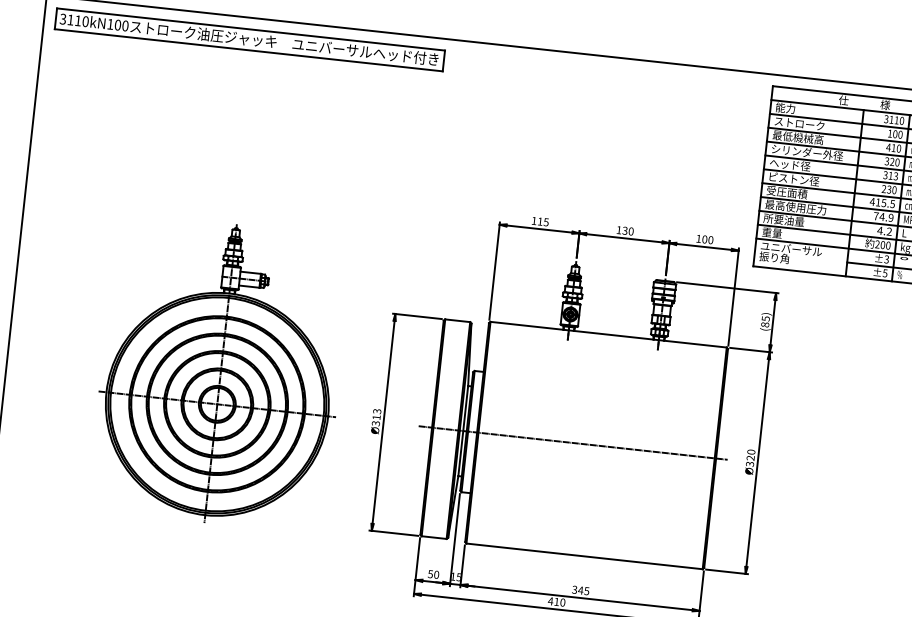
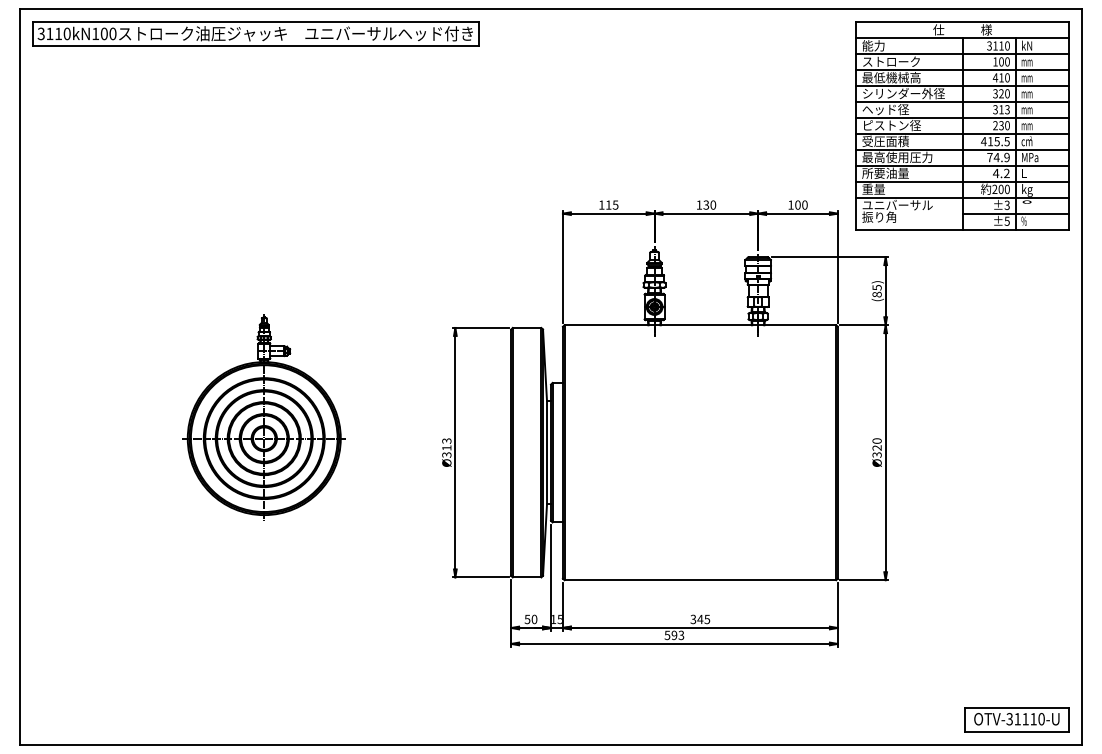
part: (220, 373) -> (264, 417), size x0.6
line: (573, 442) -> (673, 452), removed
text: (556, 602) -> (674, 635), 410 -> 593

